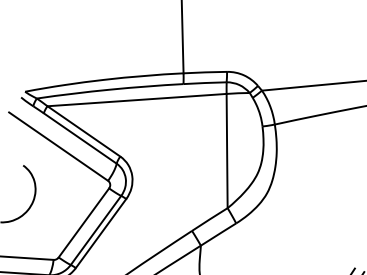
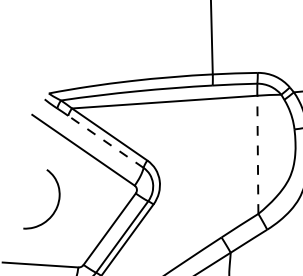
line: (79, 138) -> (105, 141), solid -> dashed
line: (227, 150) -> (258, 154), solid -> dashed

